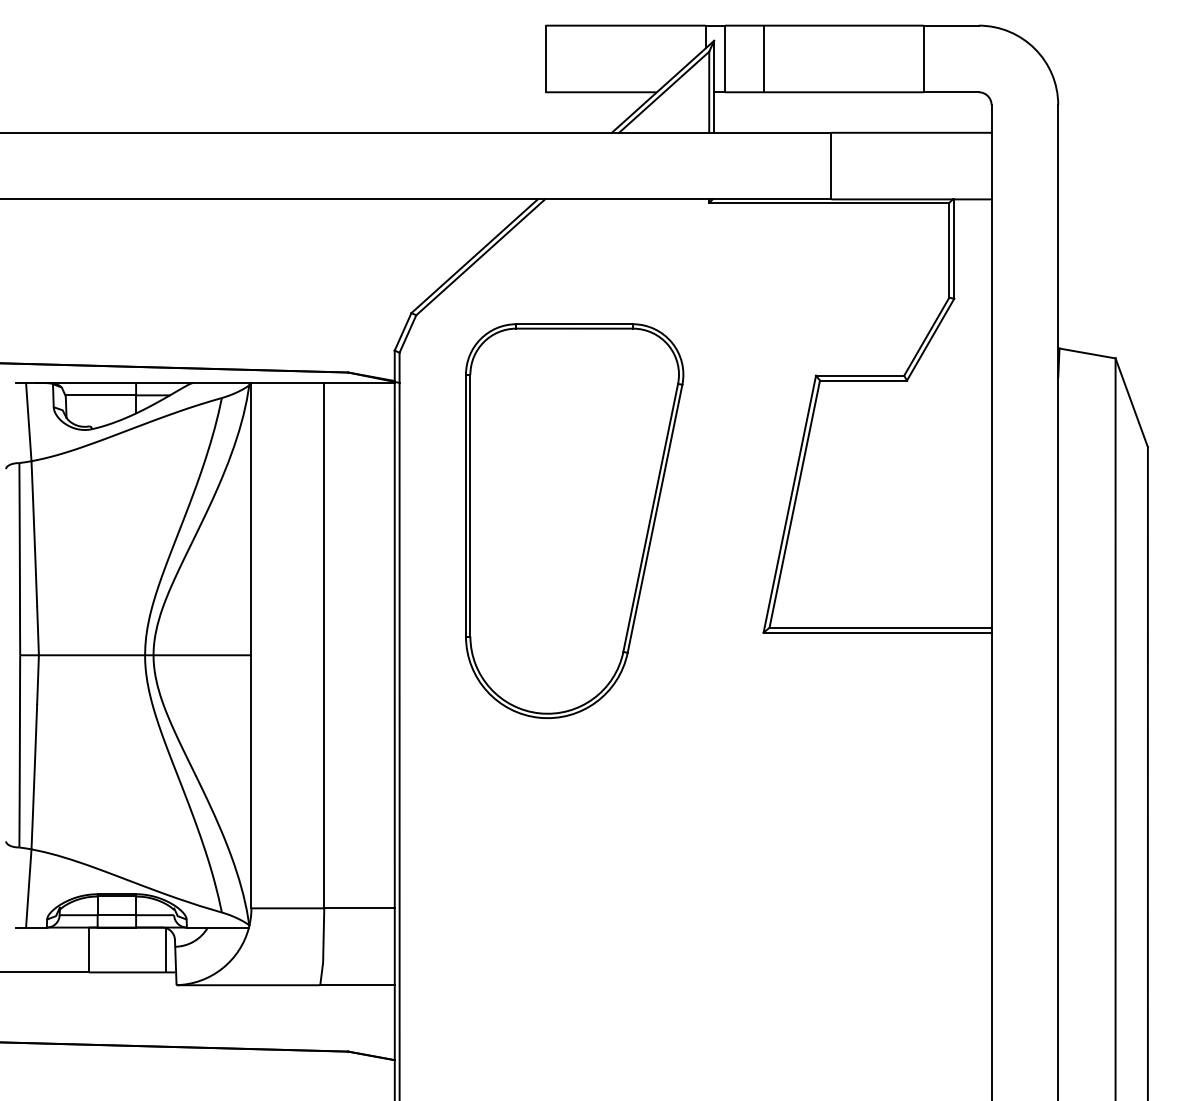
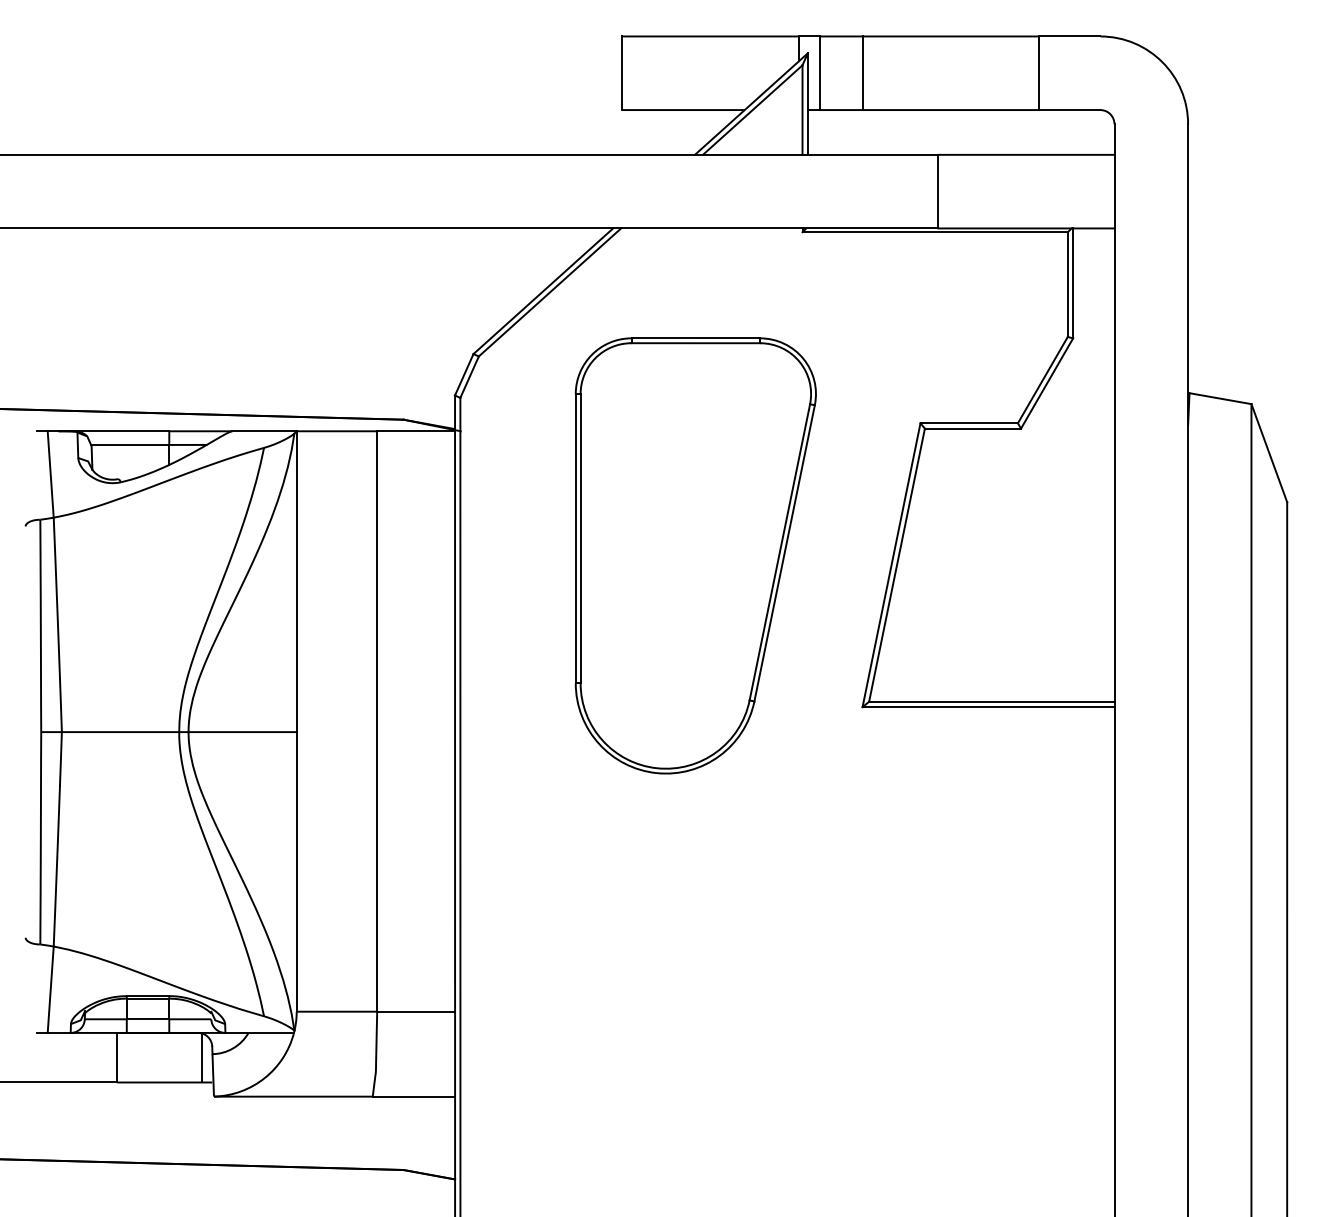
part: (574, 520) -> (695, 555), moved

